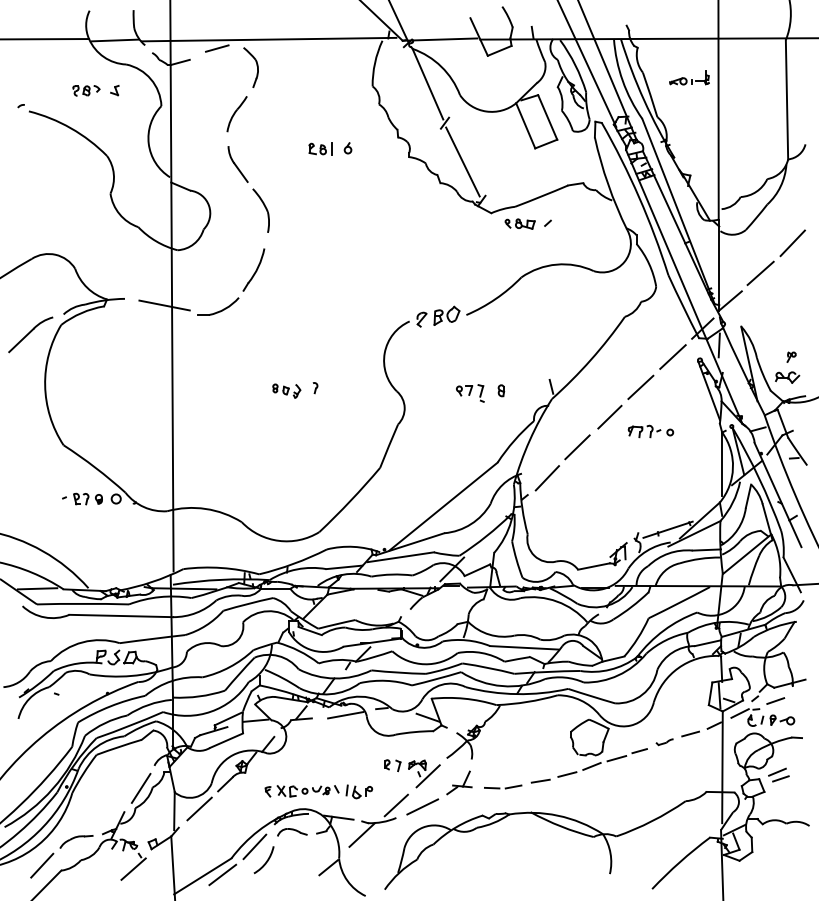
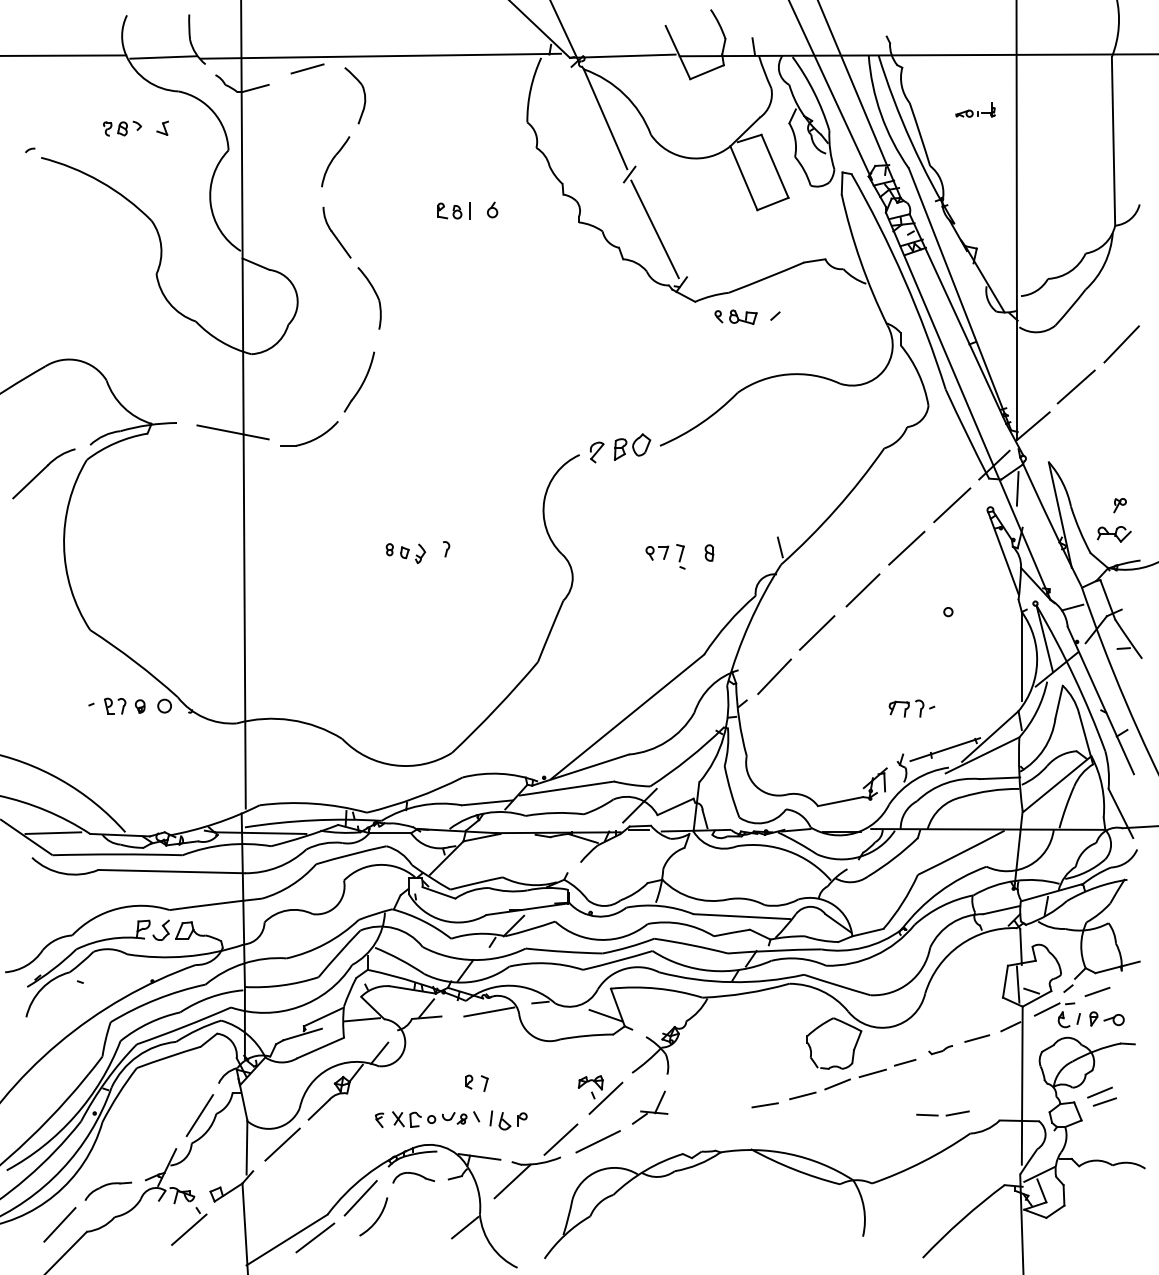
part: (689, 77) -> (975, 109), size x0.7
part: (644, 431) -> (911, 708), moved
part: (392, 765) -> (476, 1082), moved
part: (502, 786) -> (942, 1113), moved

